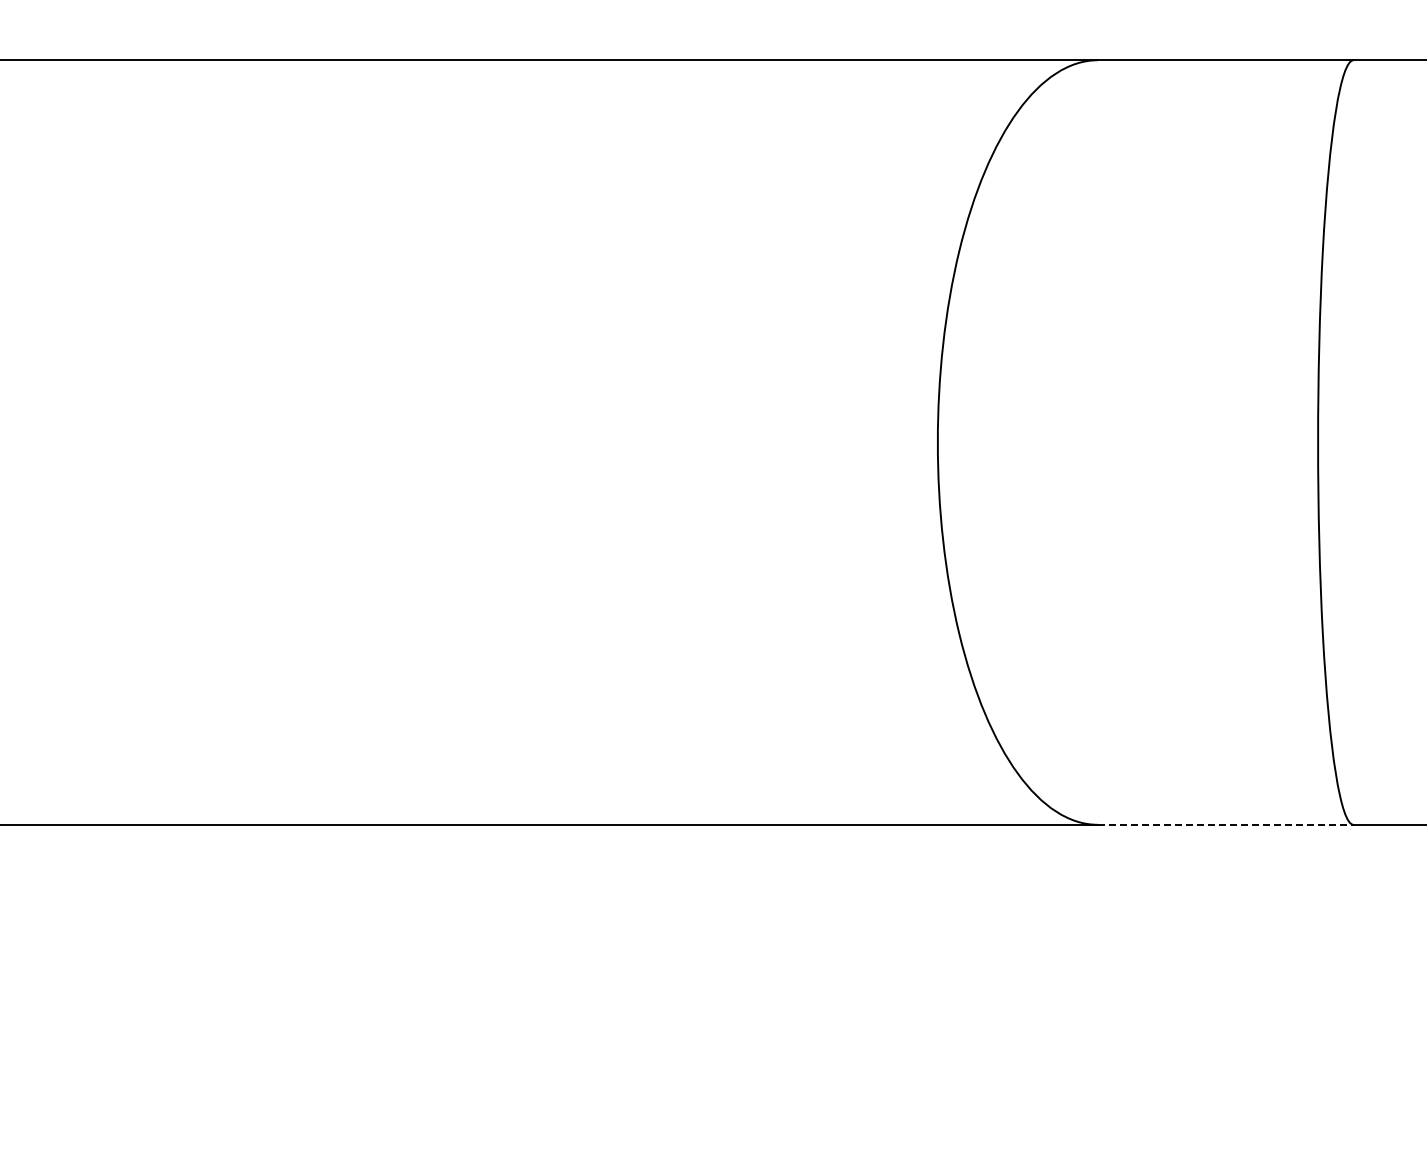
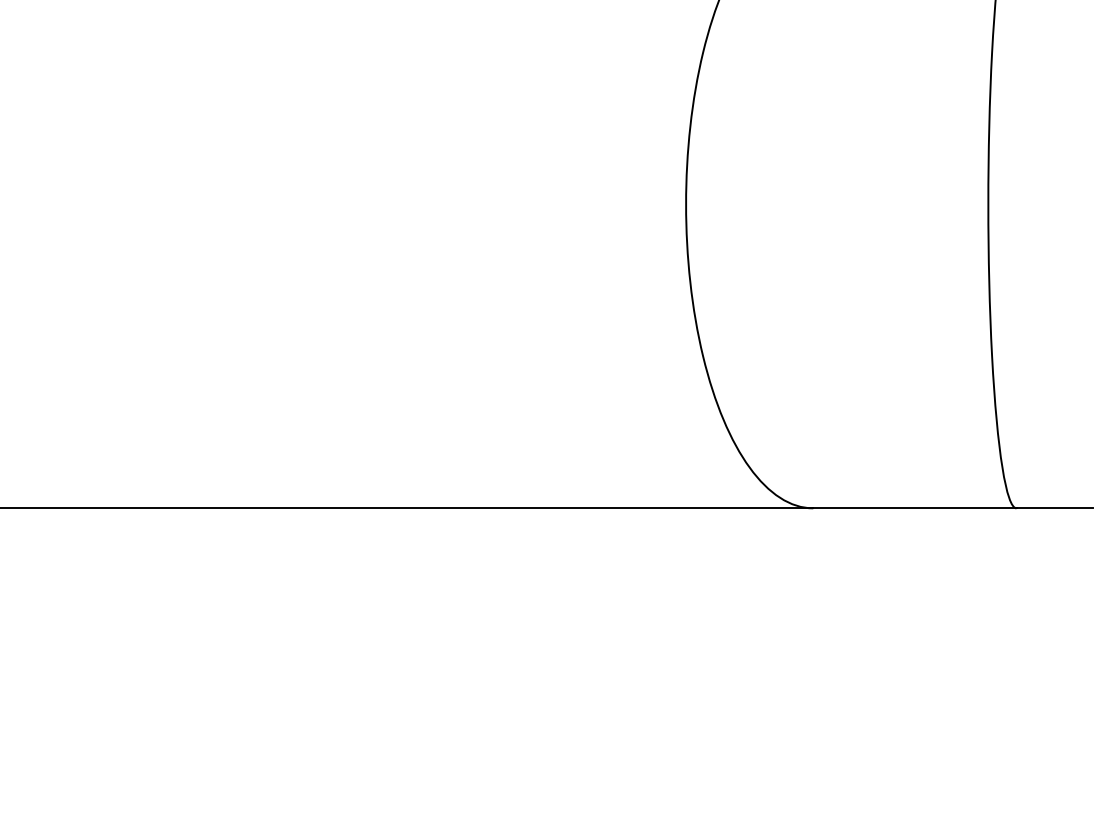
line: (1225, 824) -> (914, 508), dashed -> solid

